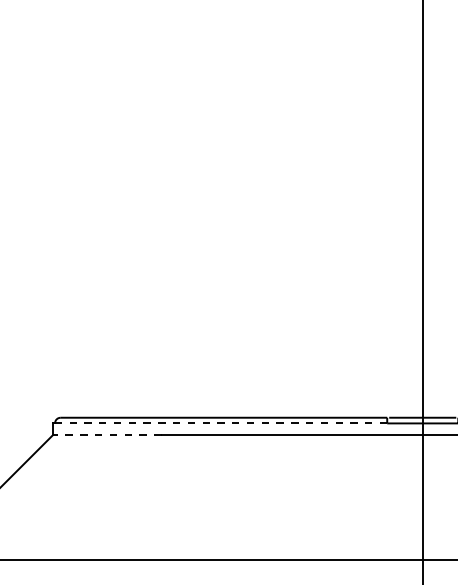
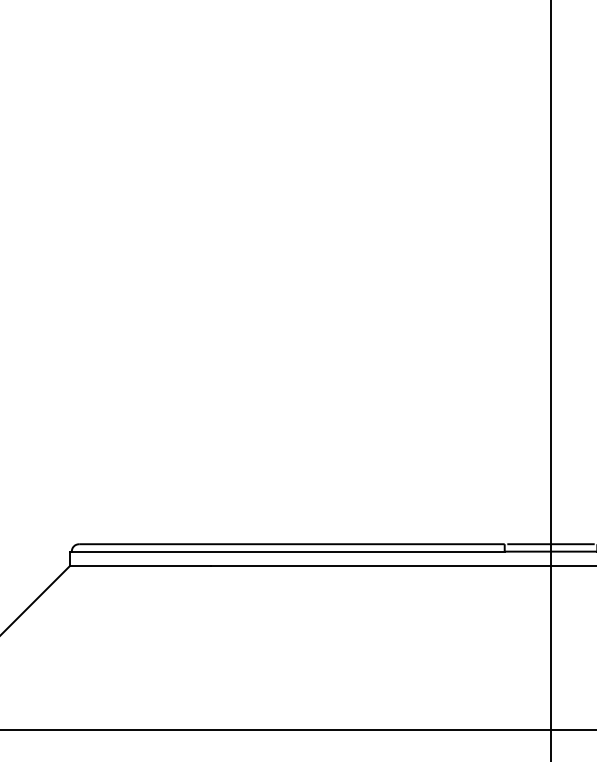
line: (220, 423) -> (287, 551), dashed -> solid
line: (107, 434) -> (140, 566), dashed -> solid

